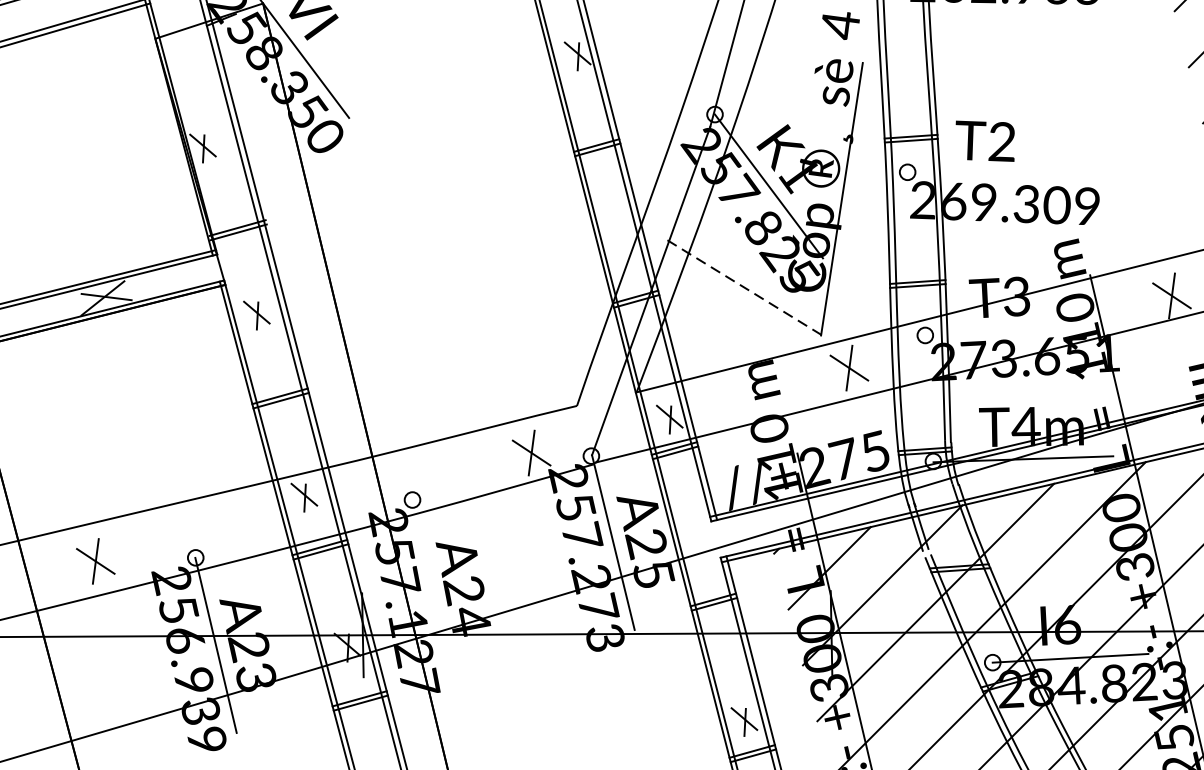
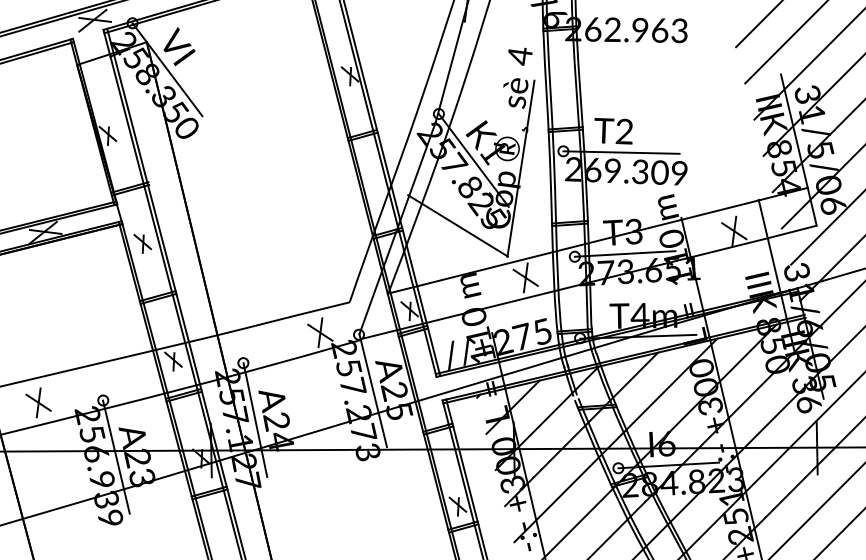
line: (997, 174) -> (621, 152), added
line: (745, 288) -> (458, 226), dashed -> solid
line: (1002, 330) -> (624, 253), added
line: (431, 588) -> (255, 420), added

